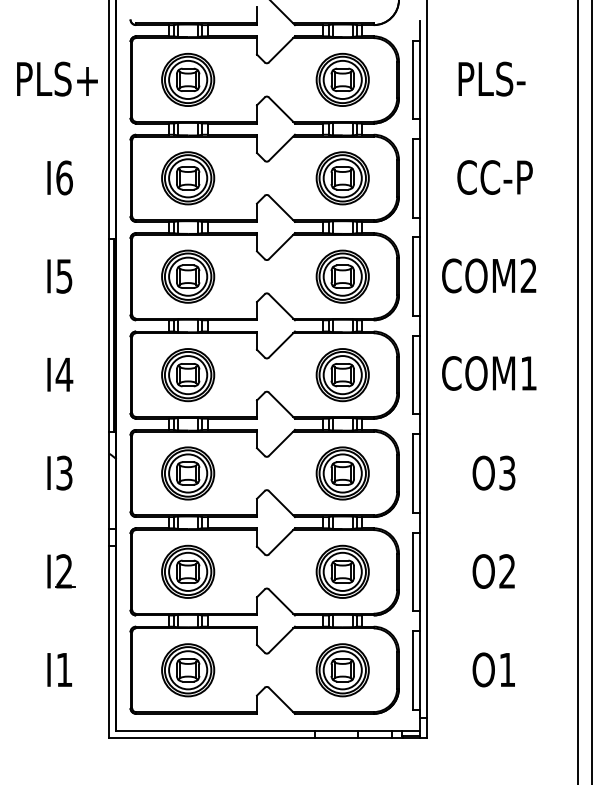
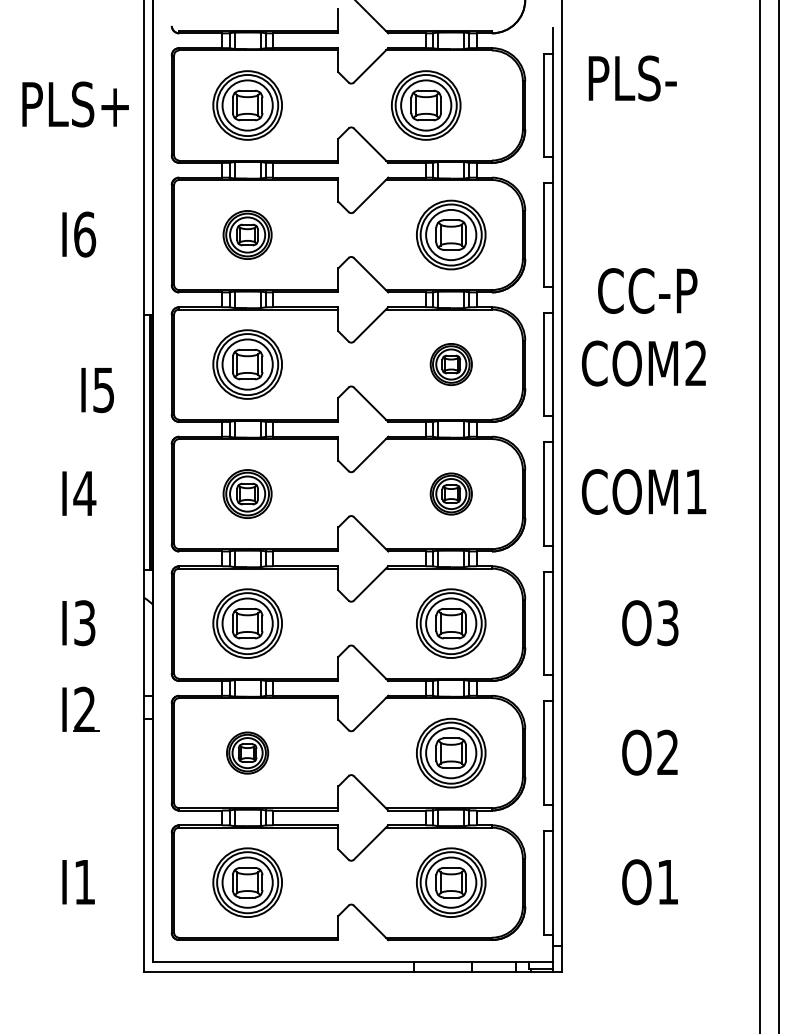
part: (342, 79) -> (426, 105), moved
text: (491, 79) -> (632, 78), moved
part: (188, 177) -> (247, 234), size x0.7
text: (494, 177) -> (647, 290), moved
text: (59, 276) -> (97, 390), moved
part: (342, 276) -> (451, 364), size x0.6
part: (188, 374) -> (247, 493), size x0.7
part: (342, 374) -> (451, 493), size x0.6
part: (61, 570) -> (80, 708), moved
part: (188, 571) -> (247, 752), size x0.6

